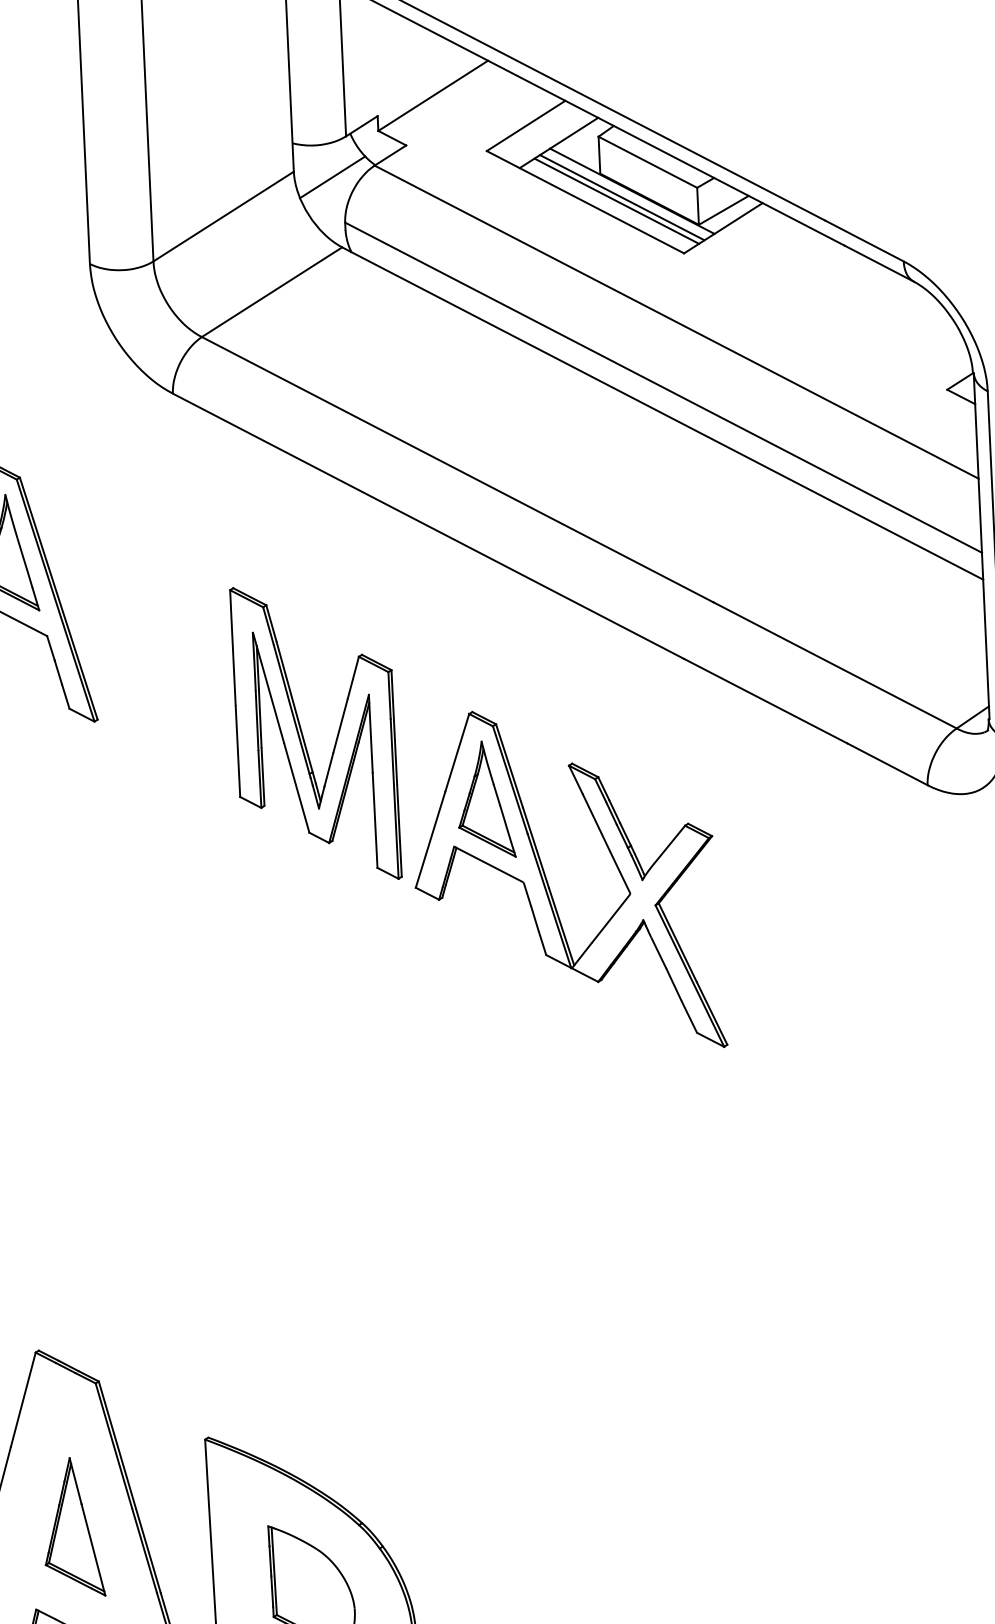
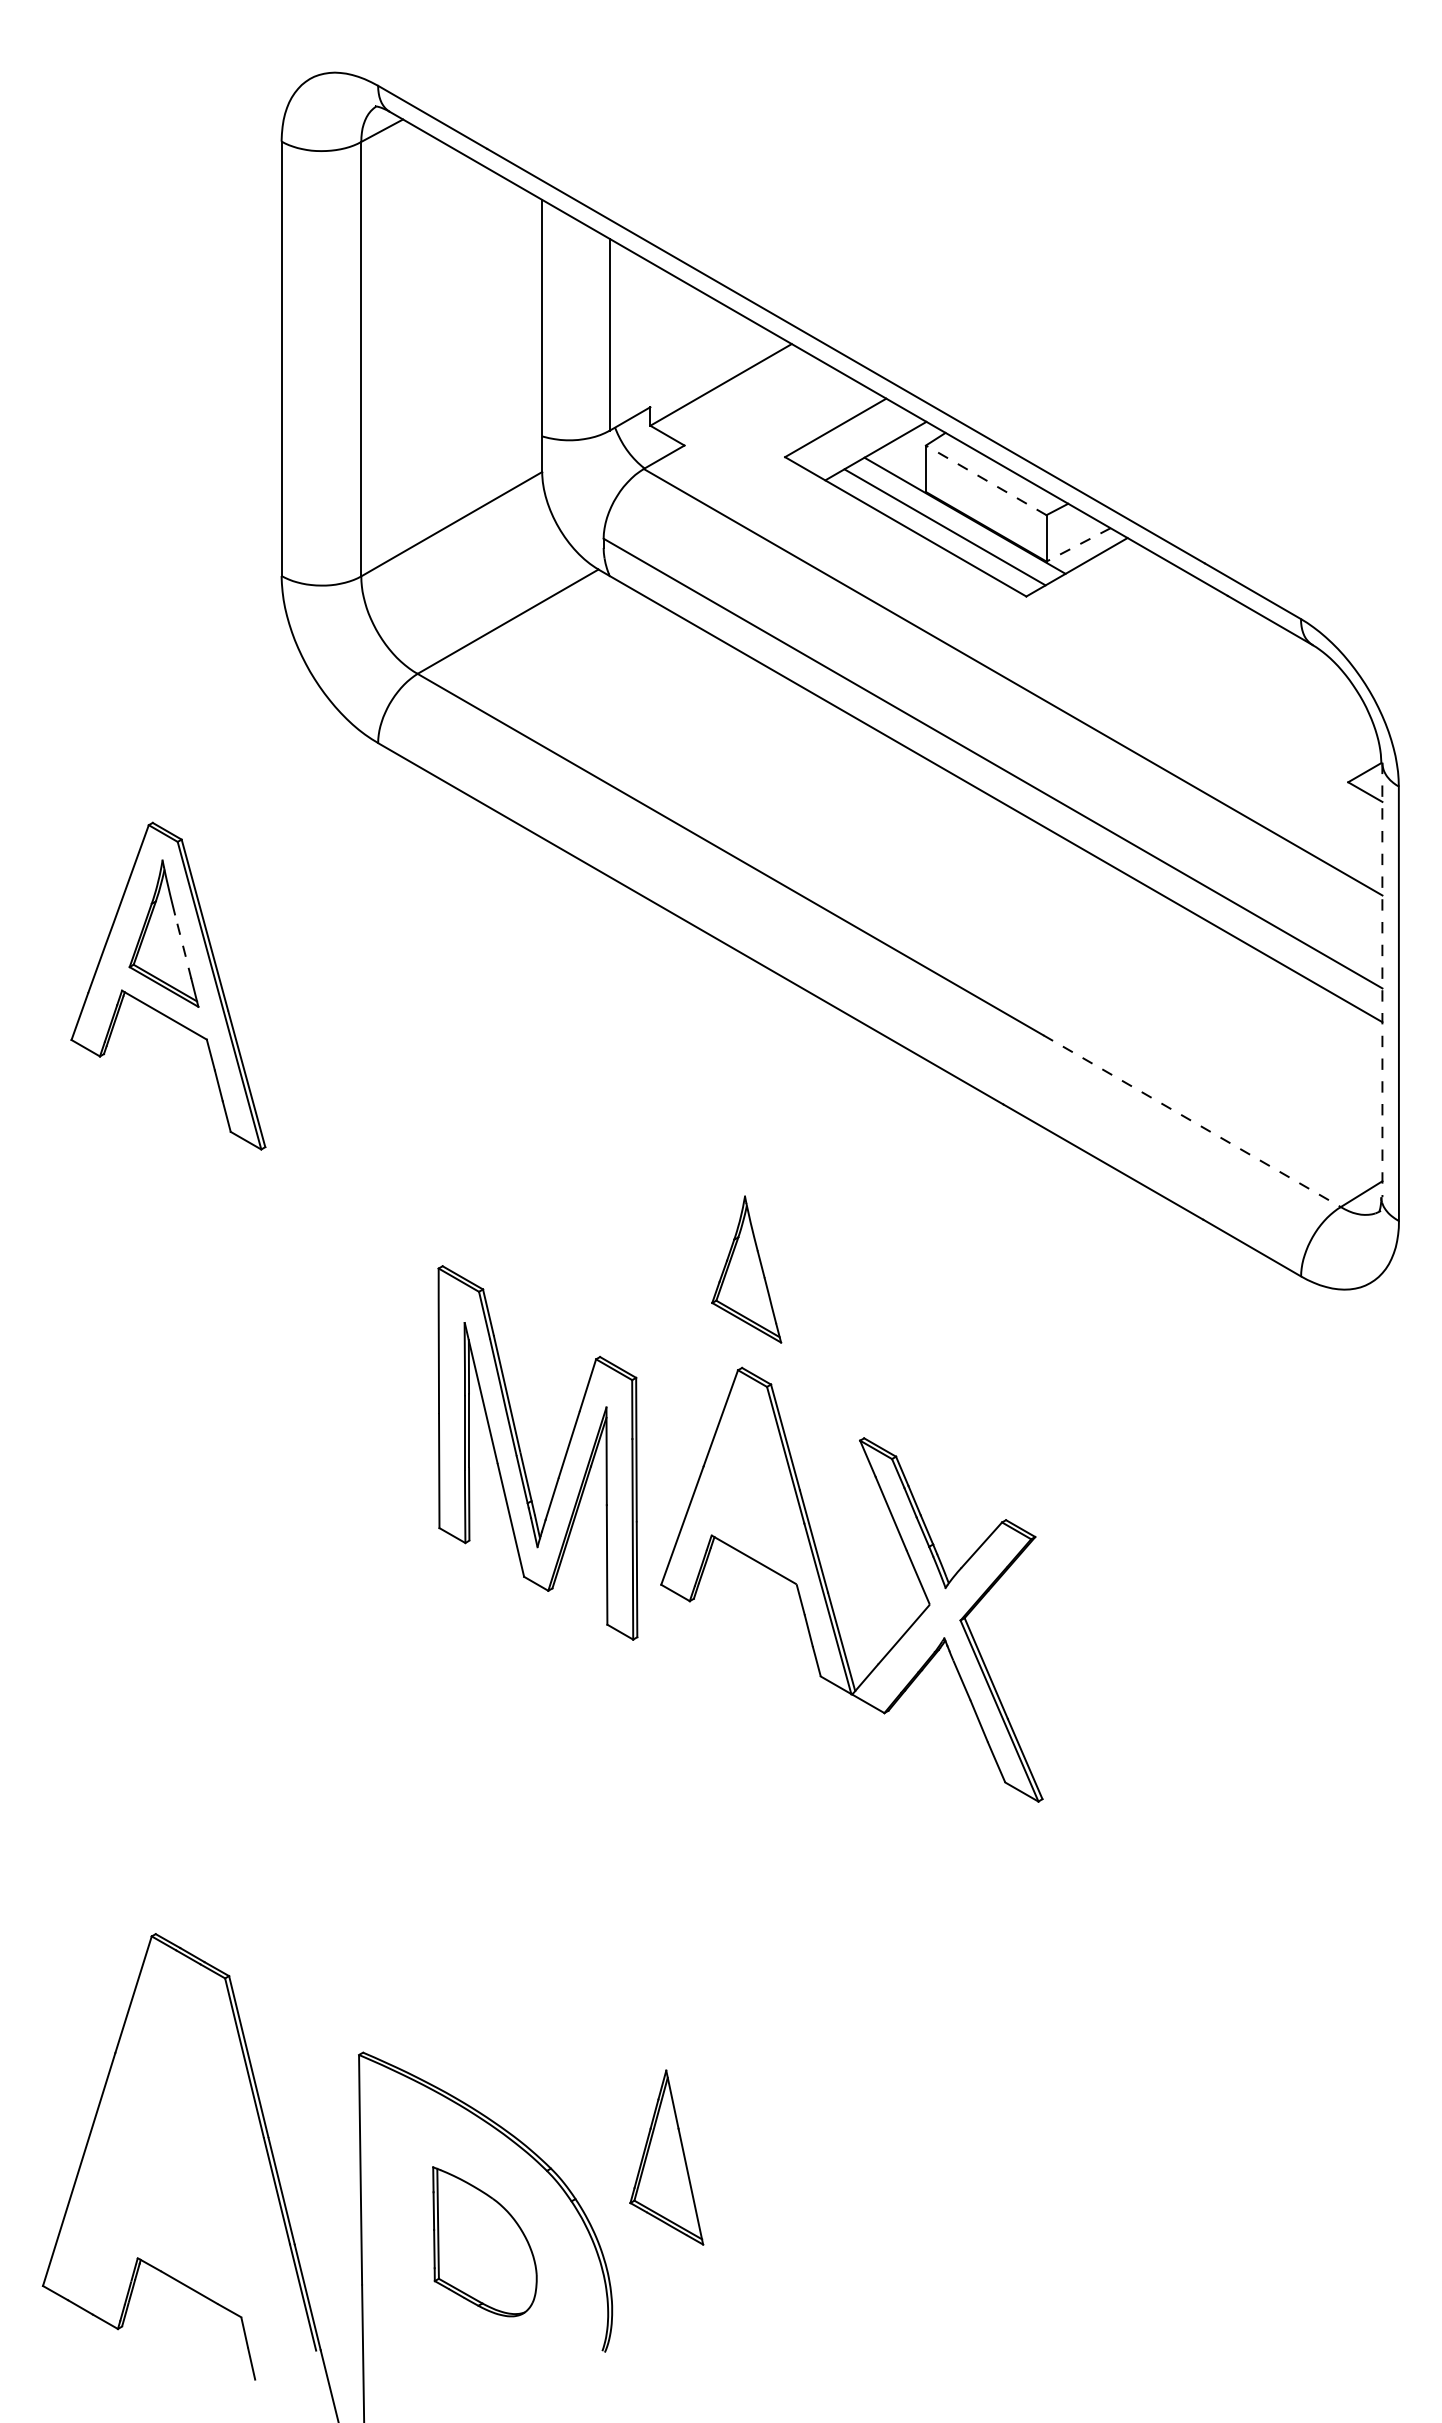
line: (648, 162) -> (986, 480), solid -> dashed
line: (332, 177) -> (590, 481), removed
line: (621, 197) -> (951, 523), removed
line: (723, 210) -> (1078, 545), solid -> dashed
line: (981, 546) -> (1382, 980), solid -> dashed
line: (25, 563) -> (183, 947), solid -> dashed
line: (835, 665) -> (1192, 1121), solid -> dashed
part: (303, 736) -> (522, 1456), moved
part: (549, 885) -> (828, 1589), moved
part: (72, 1527) -> (666, 2157), moved

